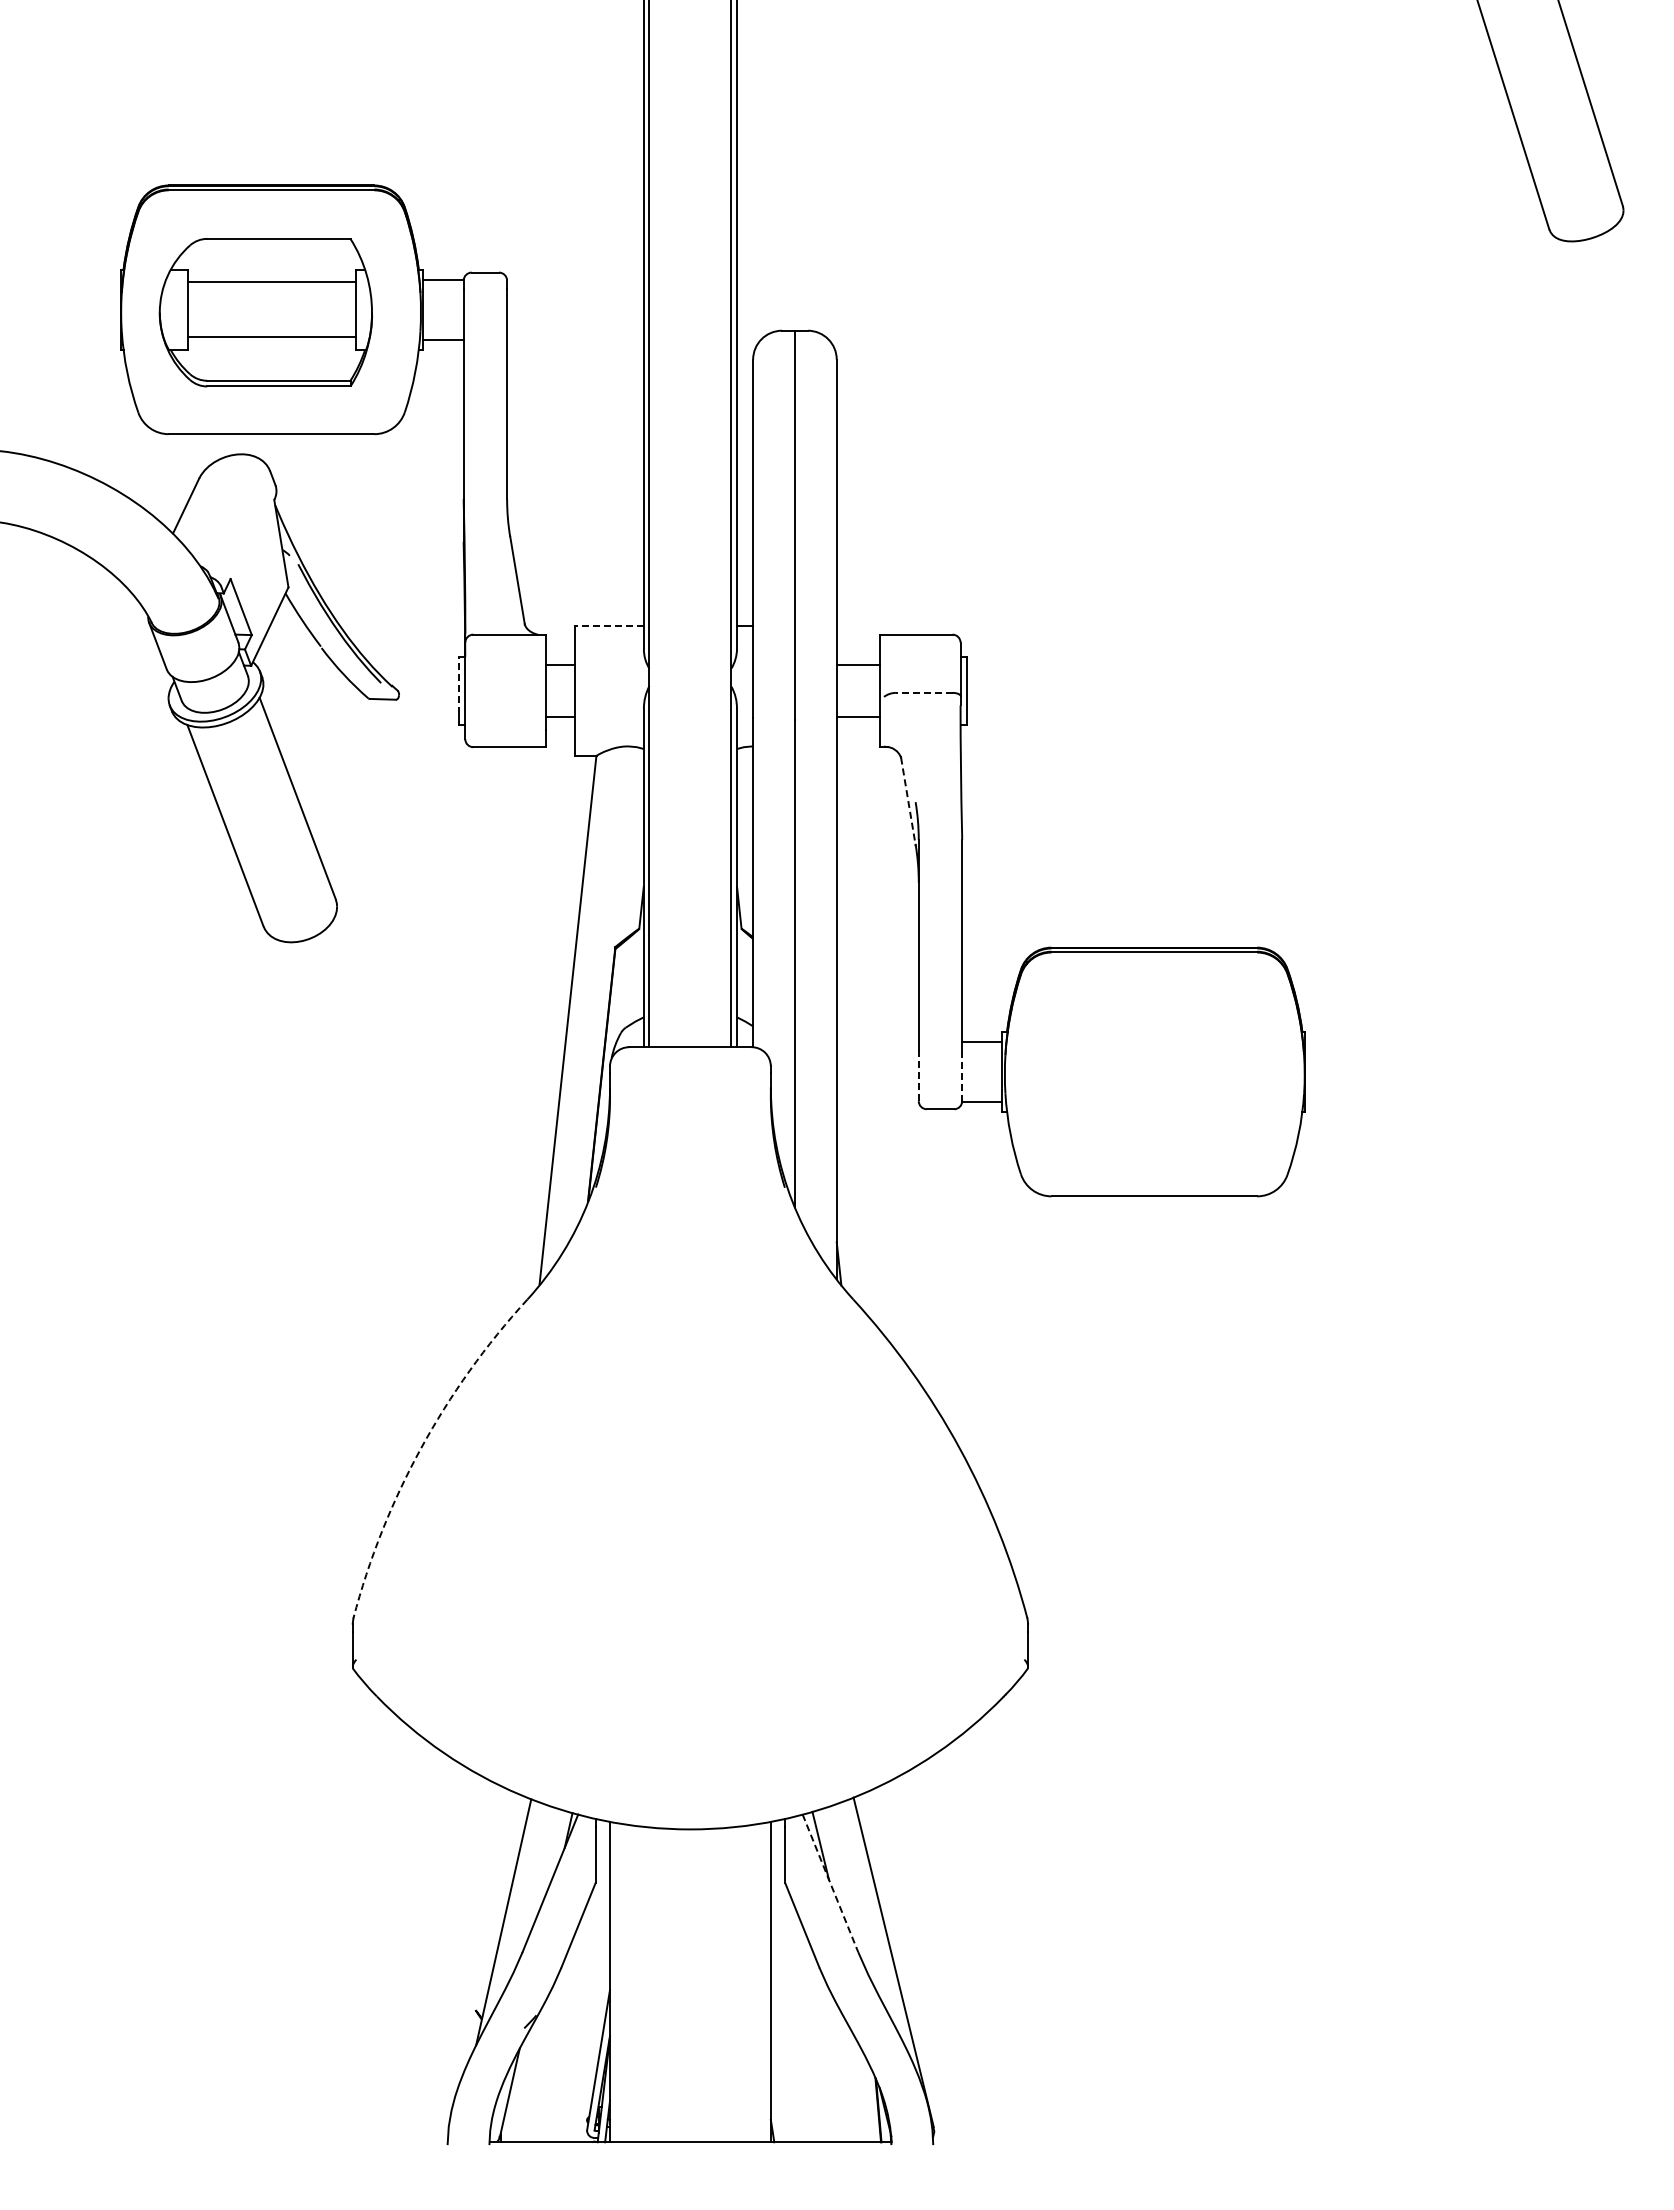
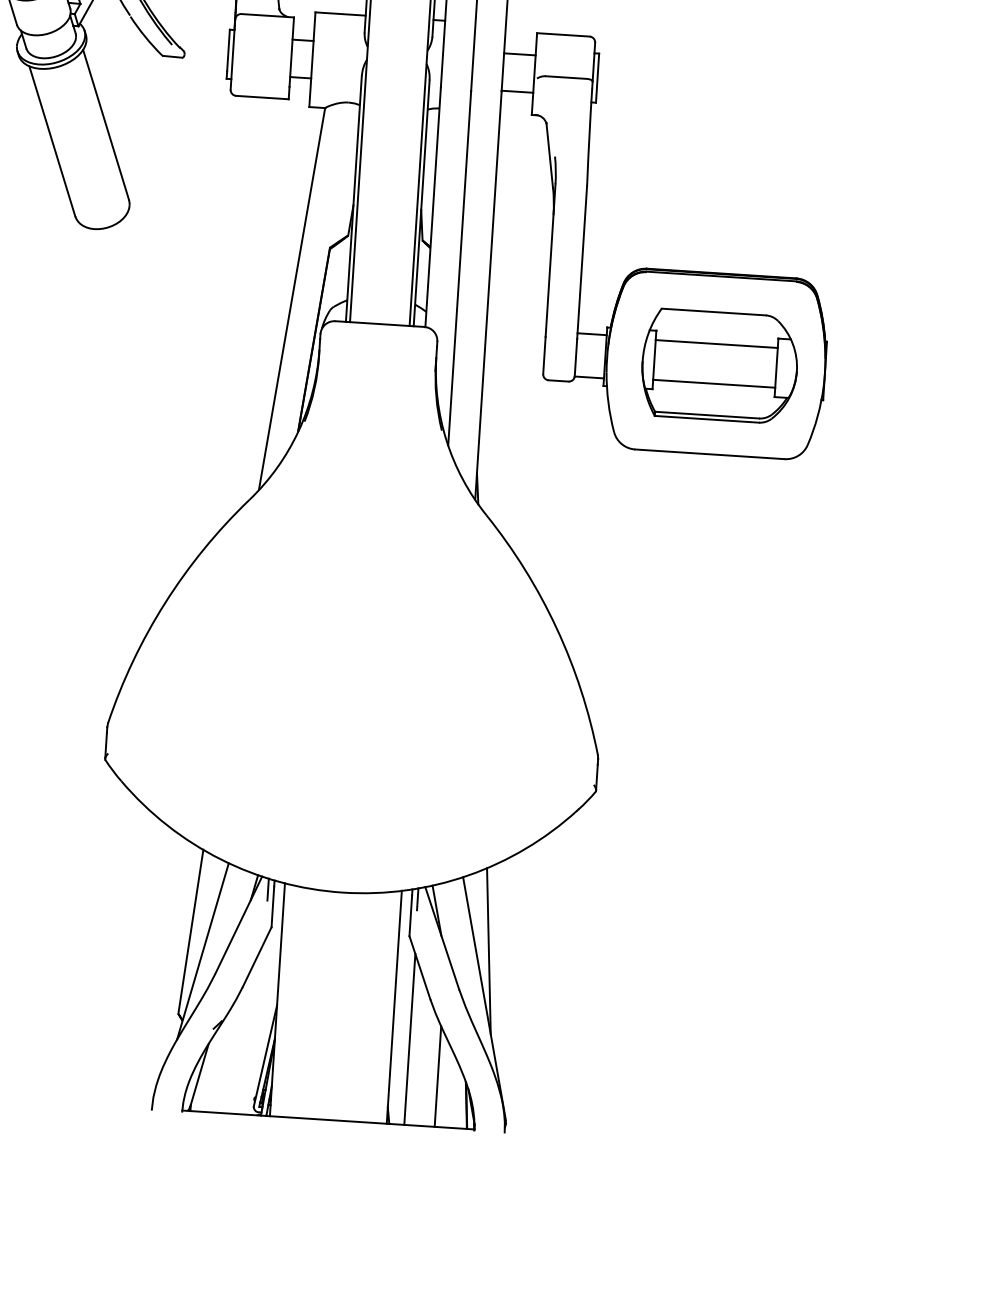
line: (609, 625) -> (340, 13), dashed -> solid
line: (458, 685) -> (228, 50), dashed -> solid
line: (923, 692) -> (565, 77), dashed -> solid
line: (908, 801) -> (549, 155), dashed -> solid
part: (1159, 1074) -> (719, 365), added
line: (918, 1075) -> (544, 355), dashed -> solid
line: (962, 1075) -> (576, 357), dashed -> solid
arc: (421, 1448) -> (165, 603), dashed -> solid
line: (587, 1831) -> (268, 889), added
line: (793, 1831) -> (417, 898), added
line: (830, 1883) -> (442, 938), dashed -> solid
line: (485, 1896) -> (190, 931), added
line: (895, 1896) -> (488, 950), added
line: (794, 2024) -> (409, 1039), added
line: (836, 2072) -> (437, 1076), added

